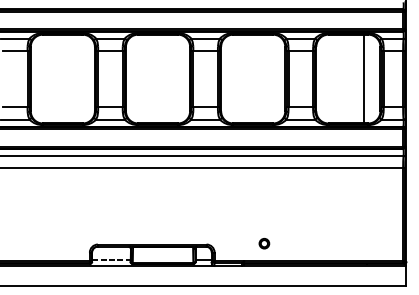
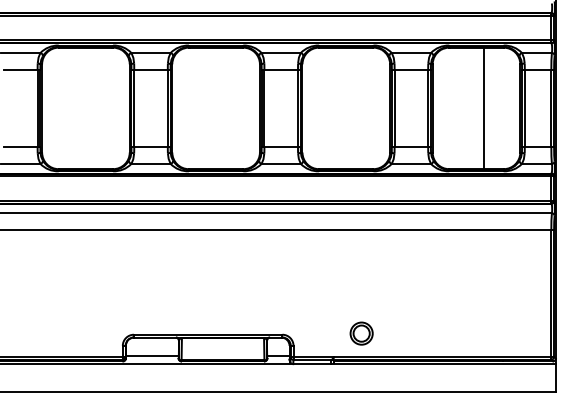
line: (363, 79) -> (483, 108), moved
part: (264, 243) -> (361, 333), size x1.67
line: (110, 259) -> (151, 355), dashed -> solid

